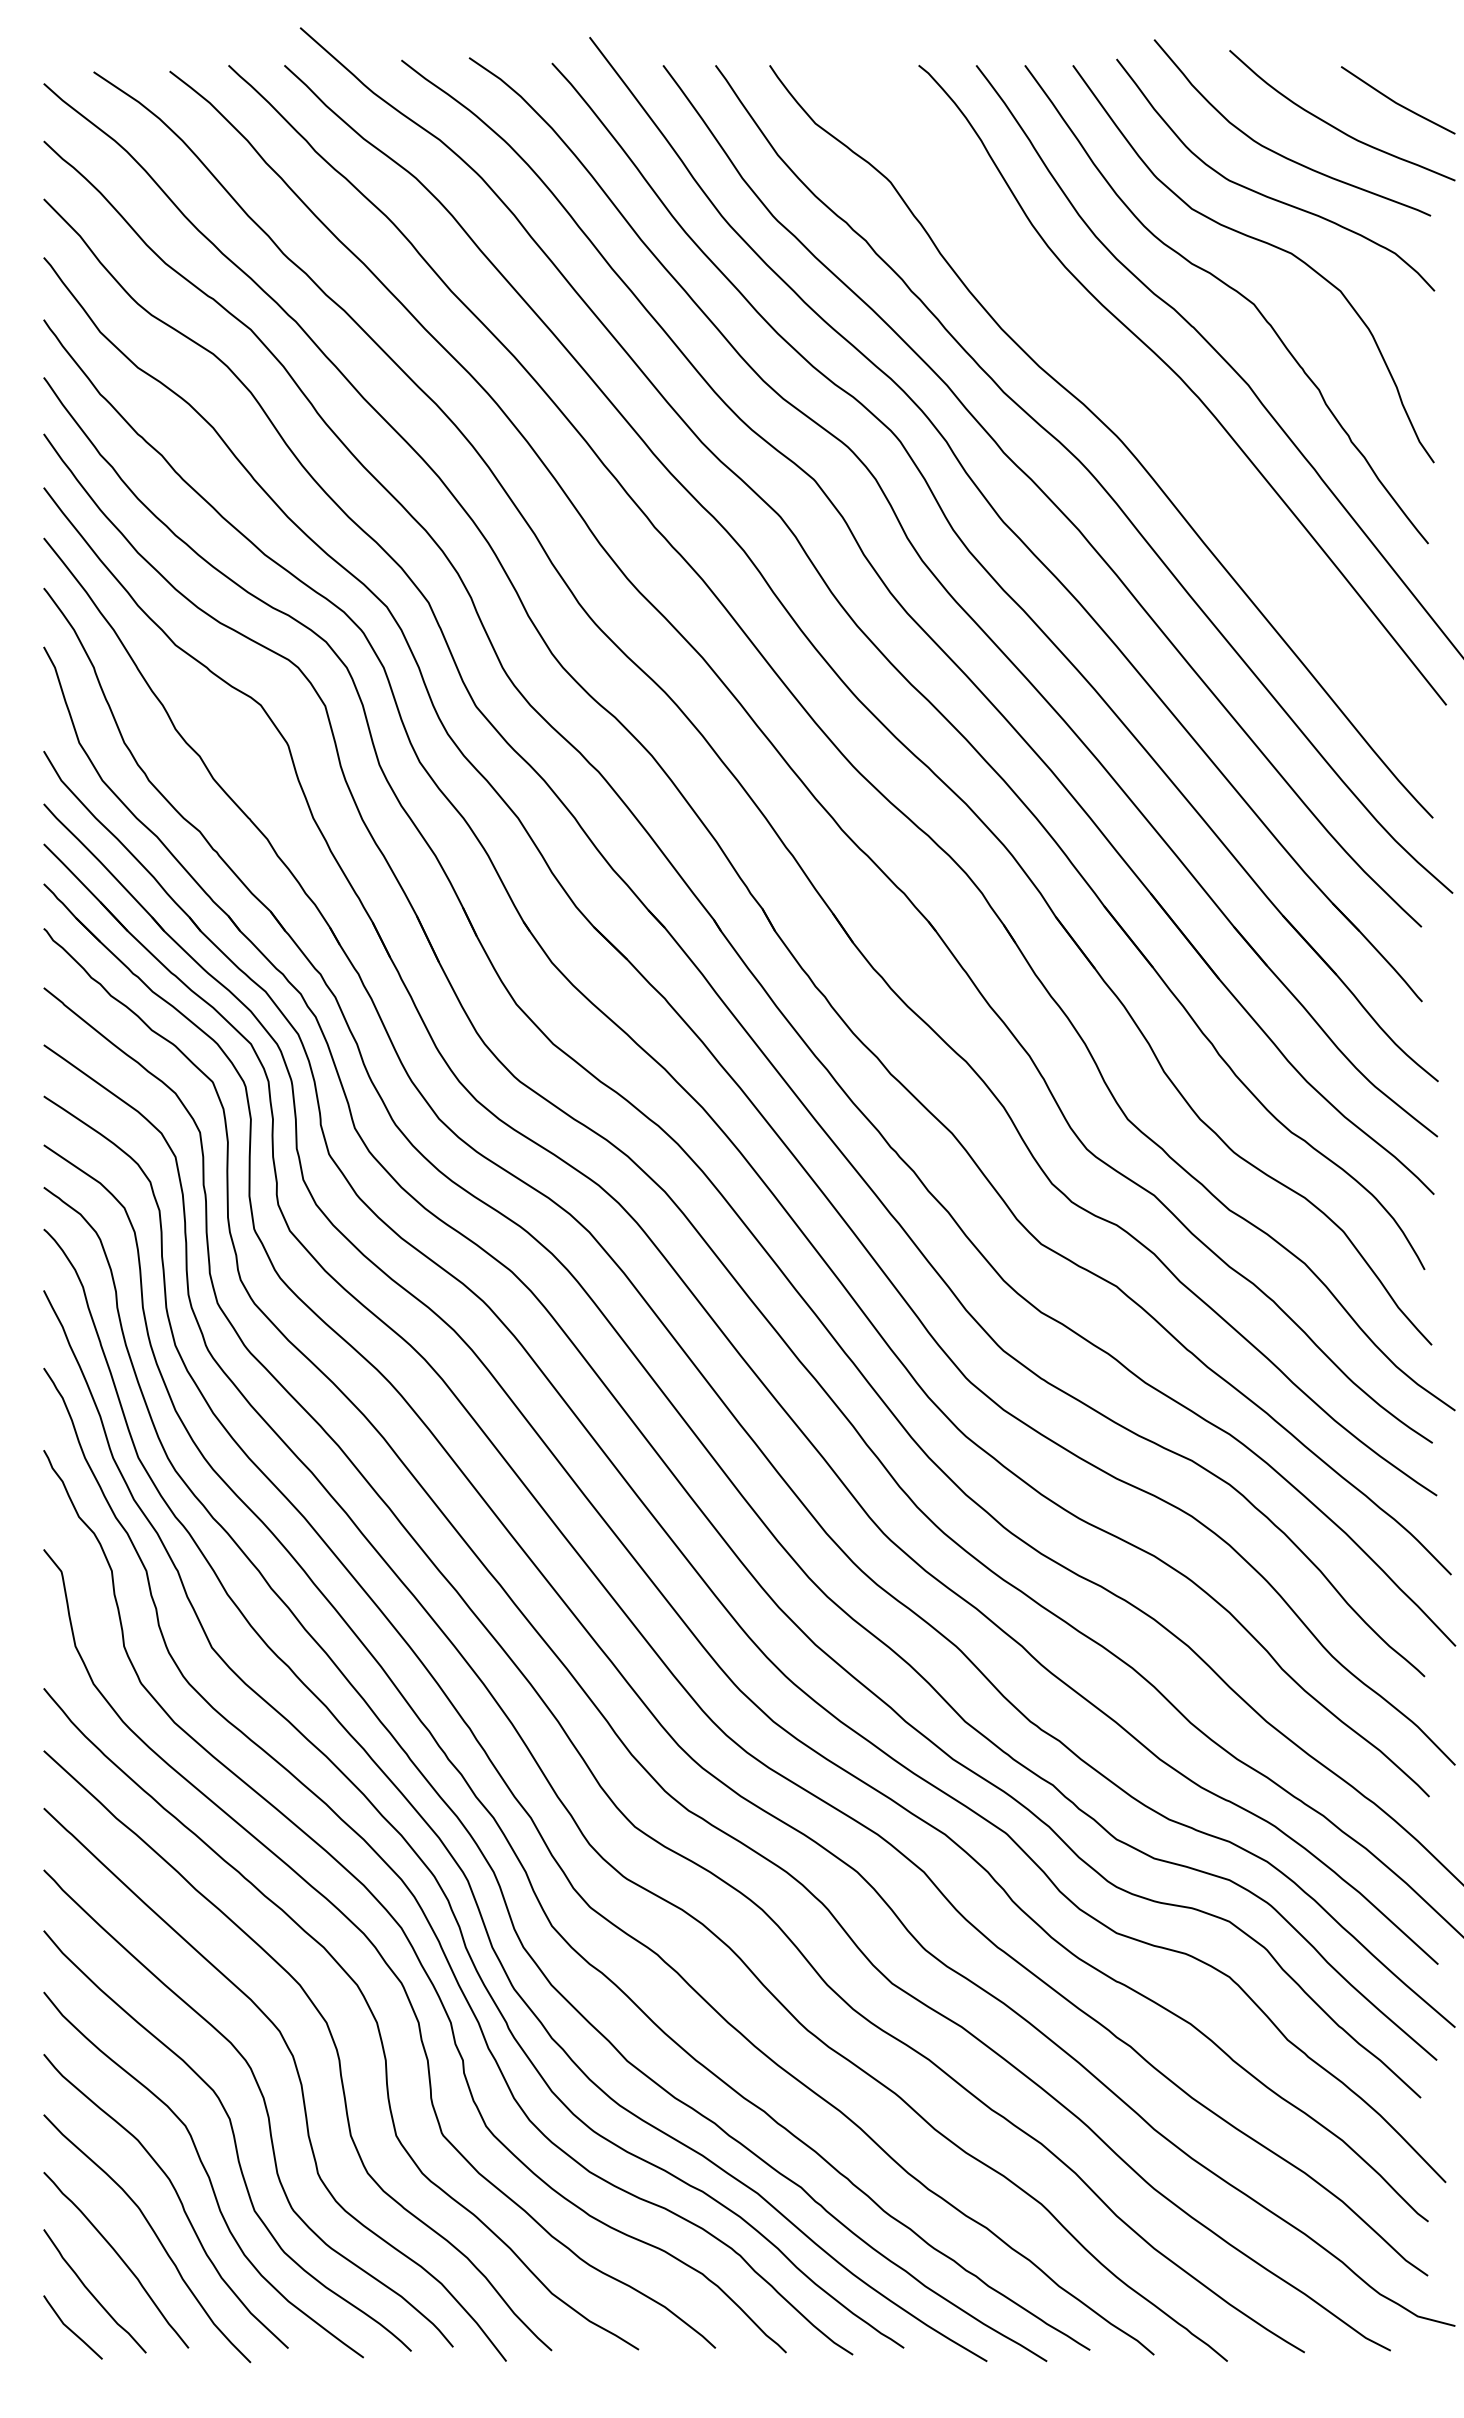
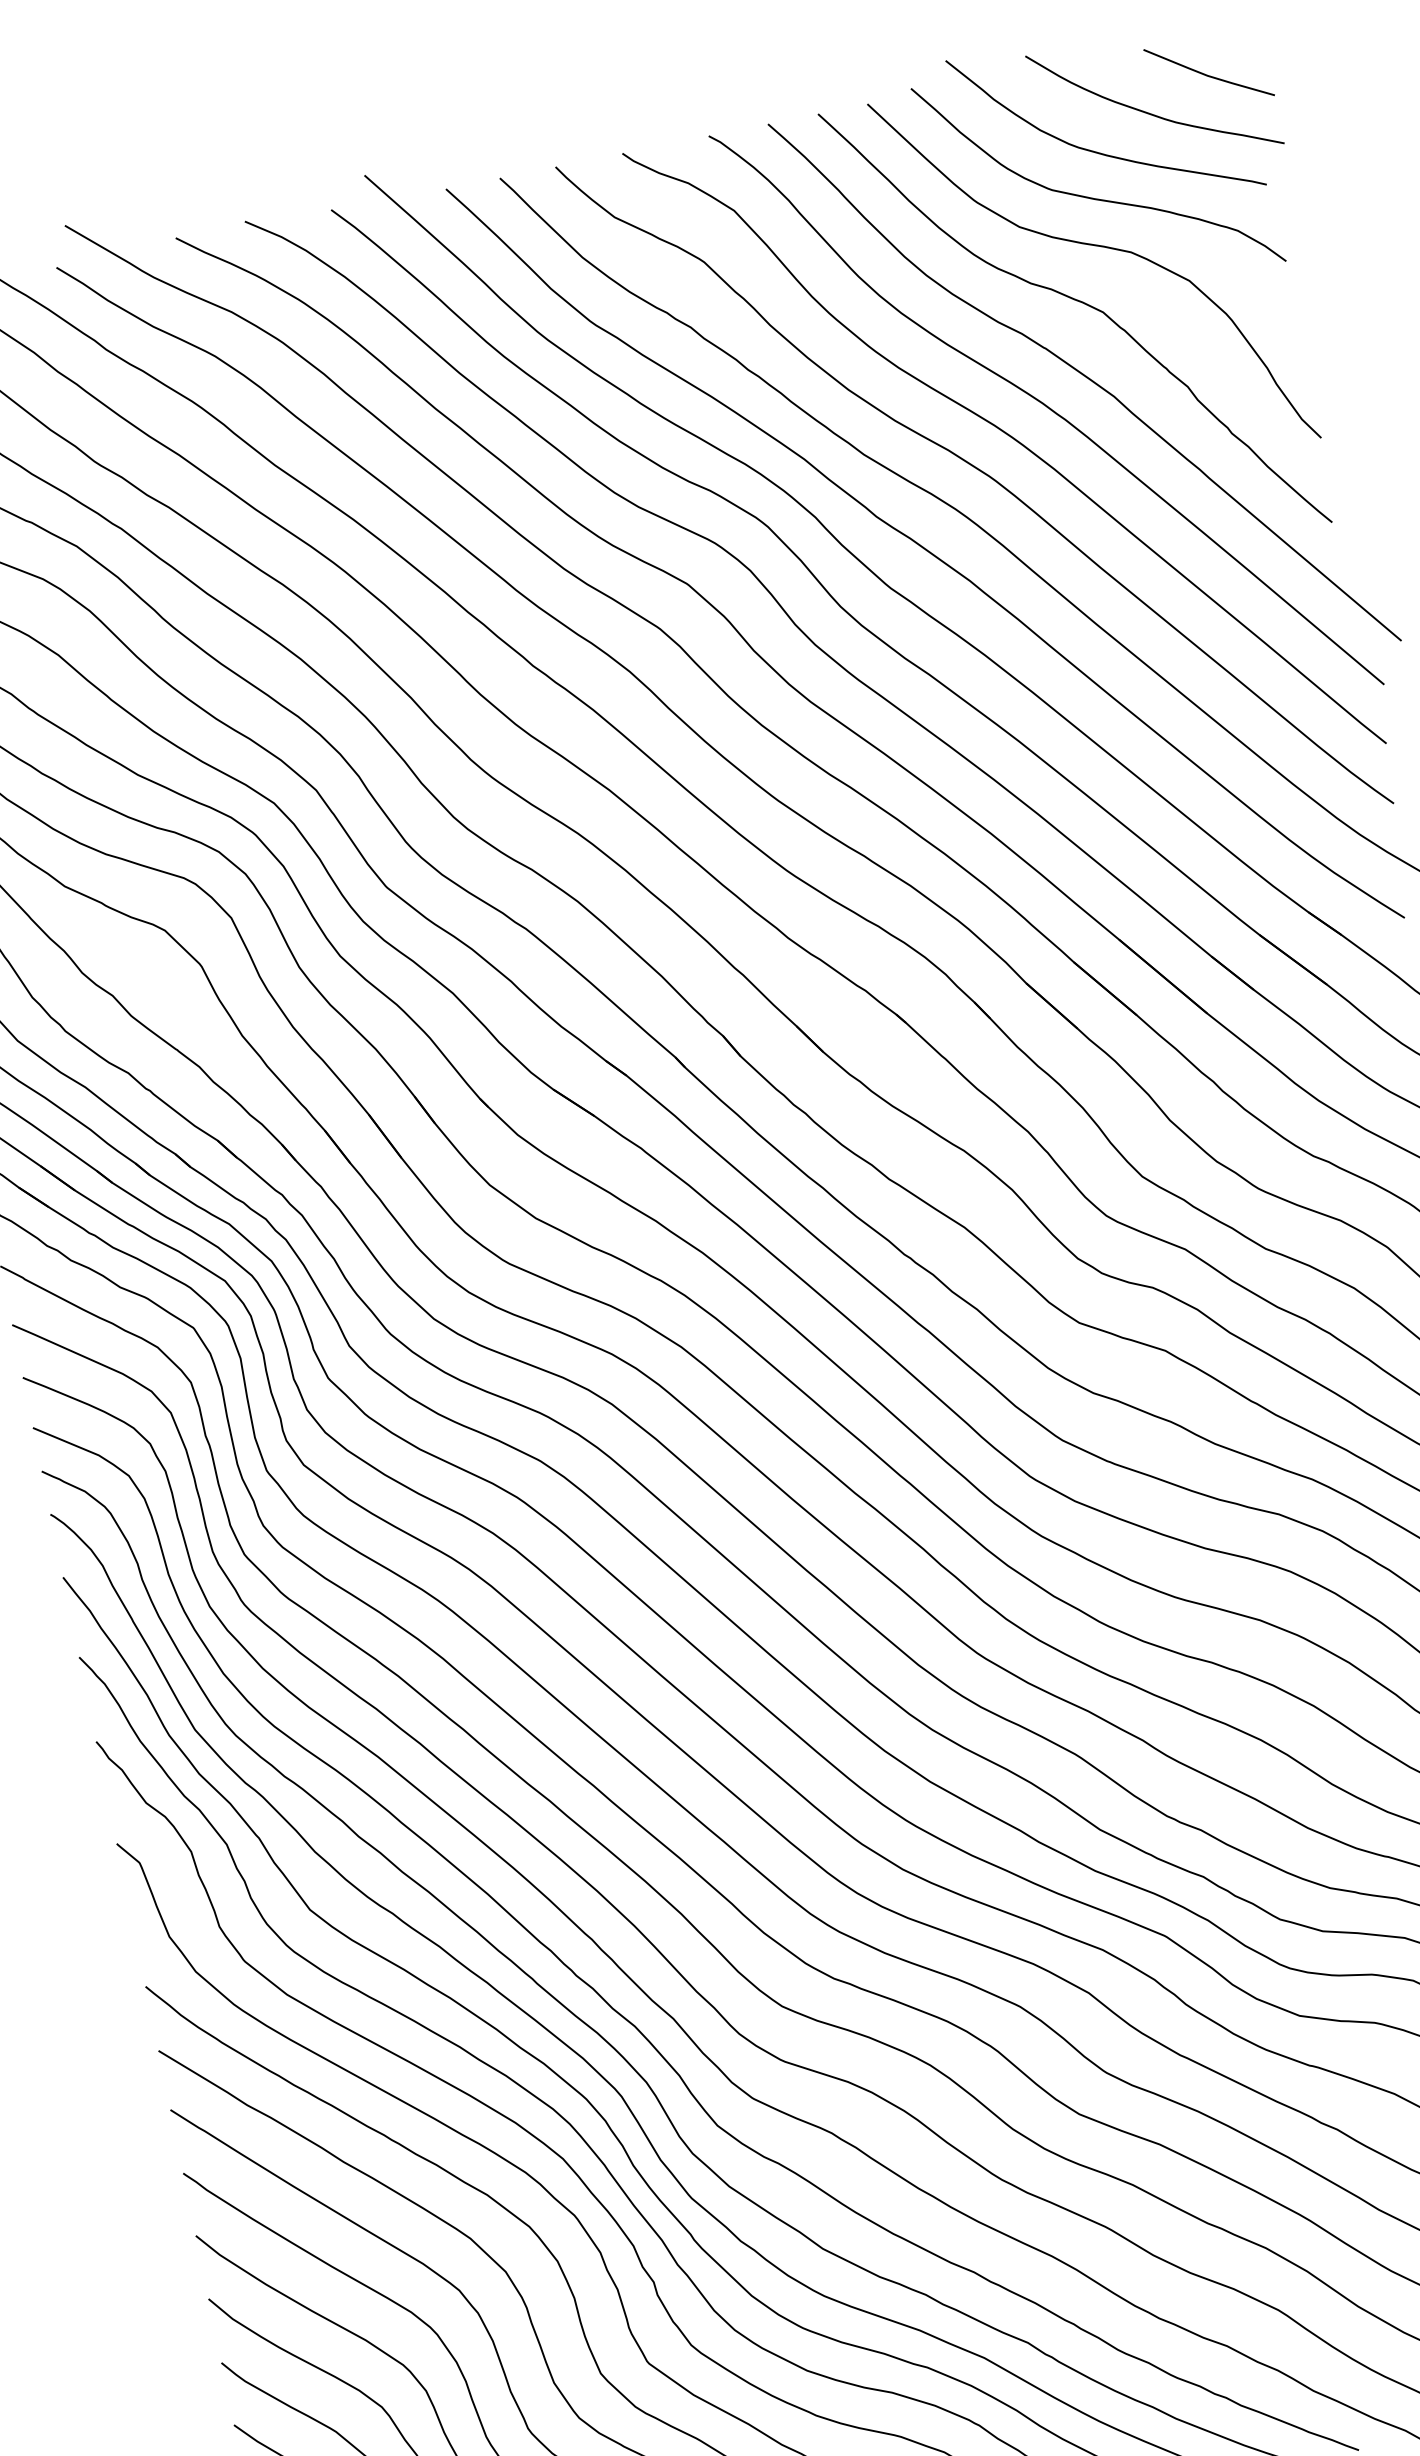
curve: (1144, 404) -> (1011, 438), added

